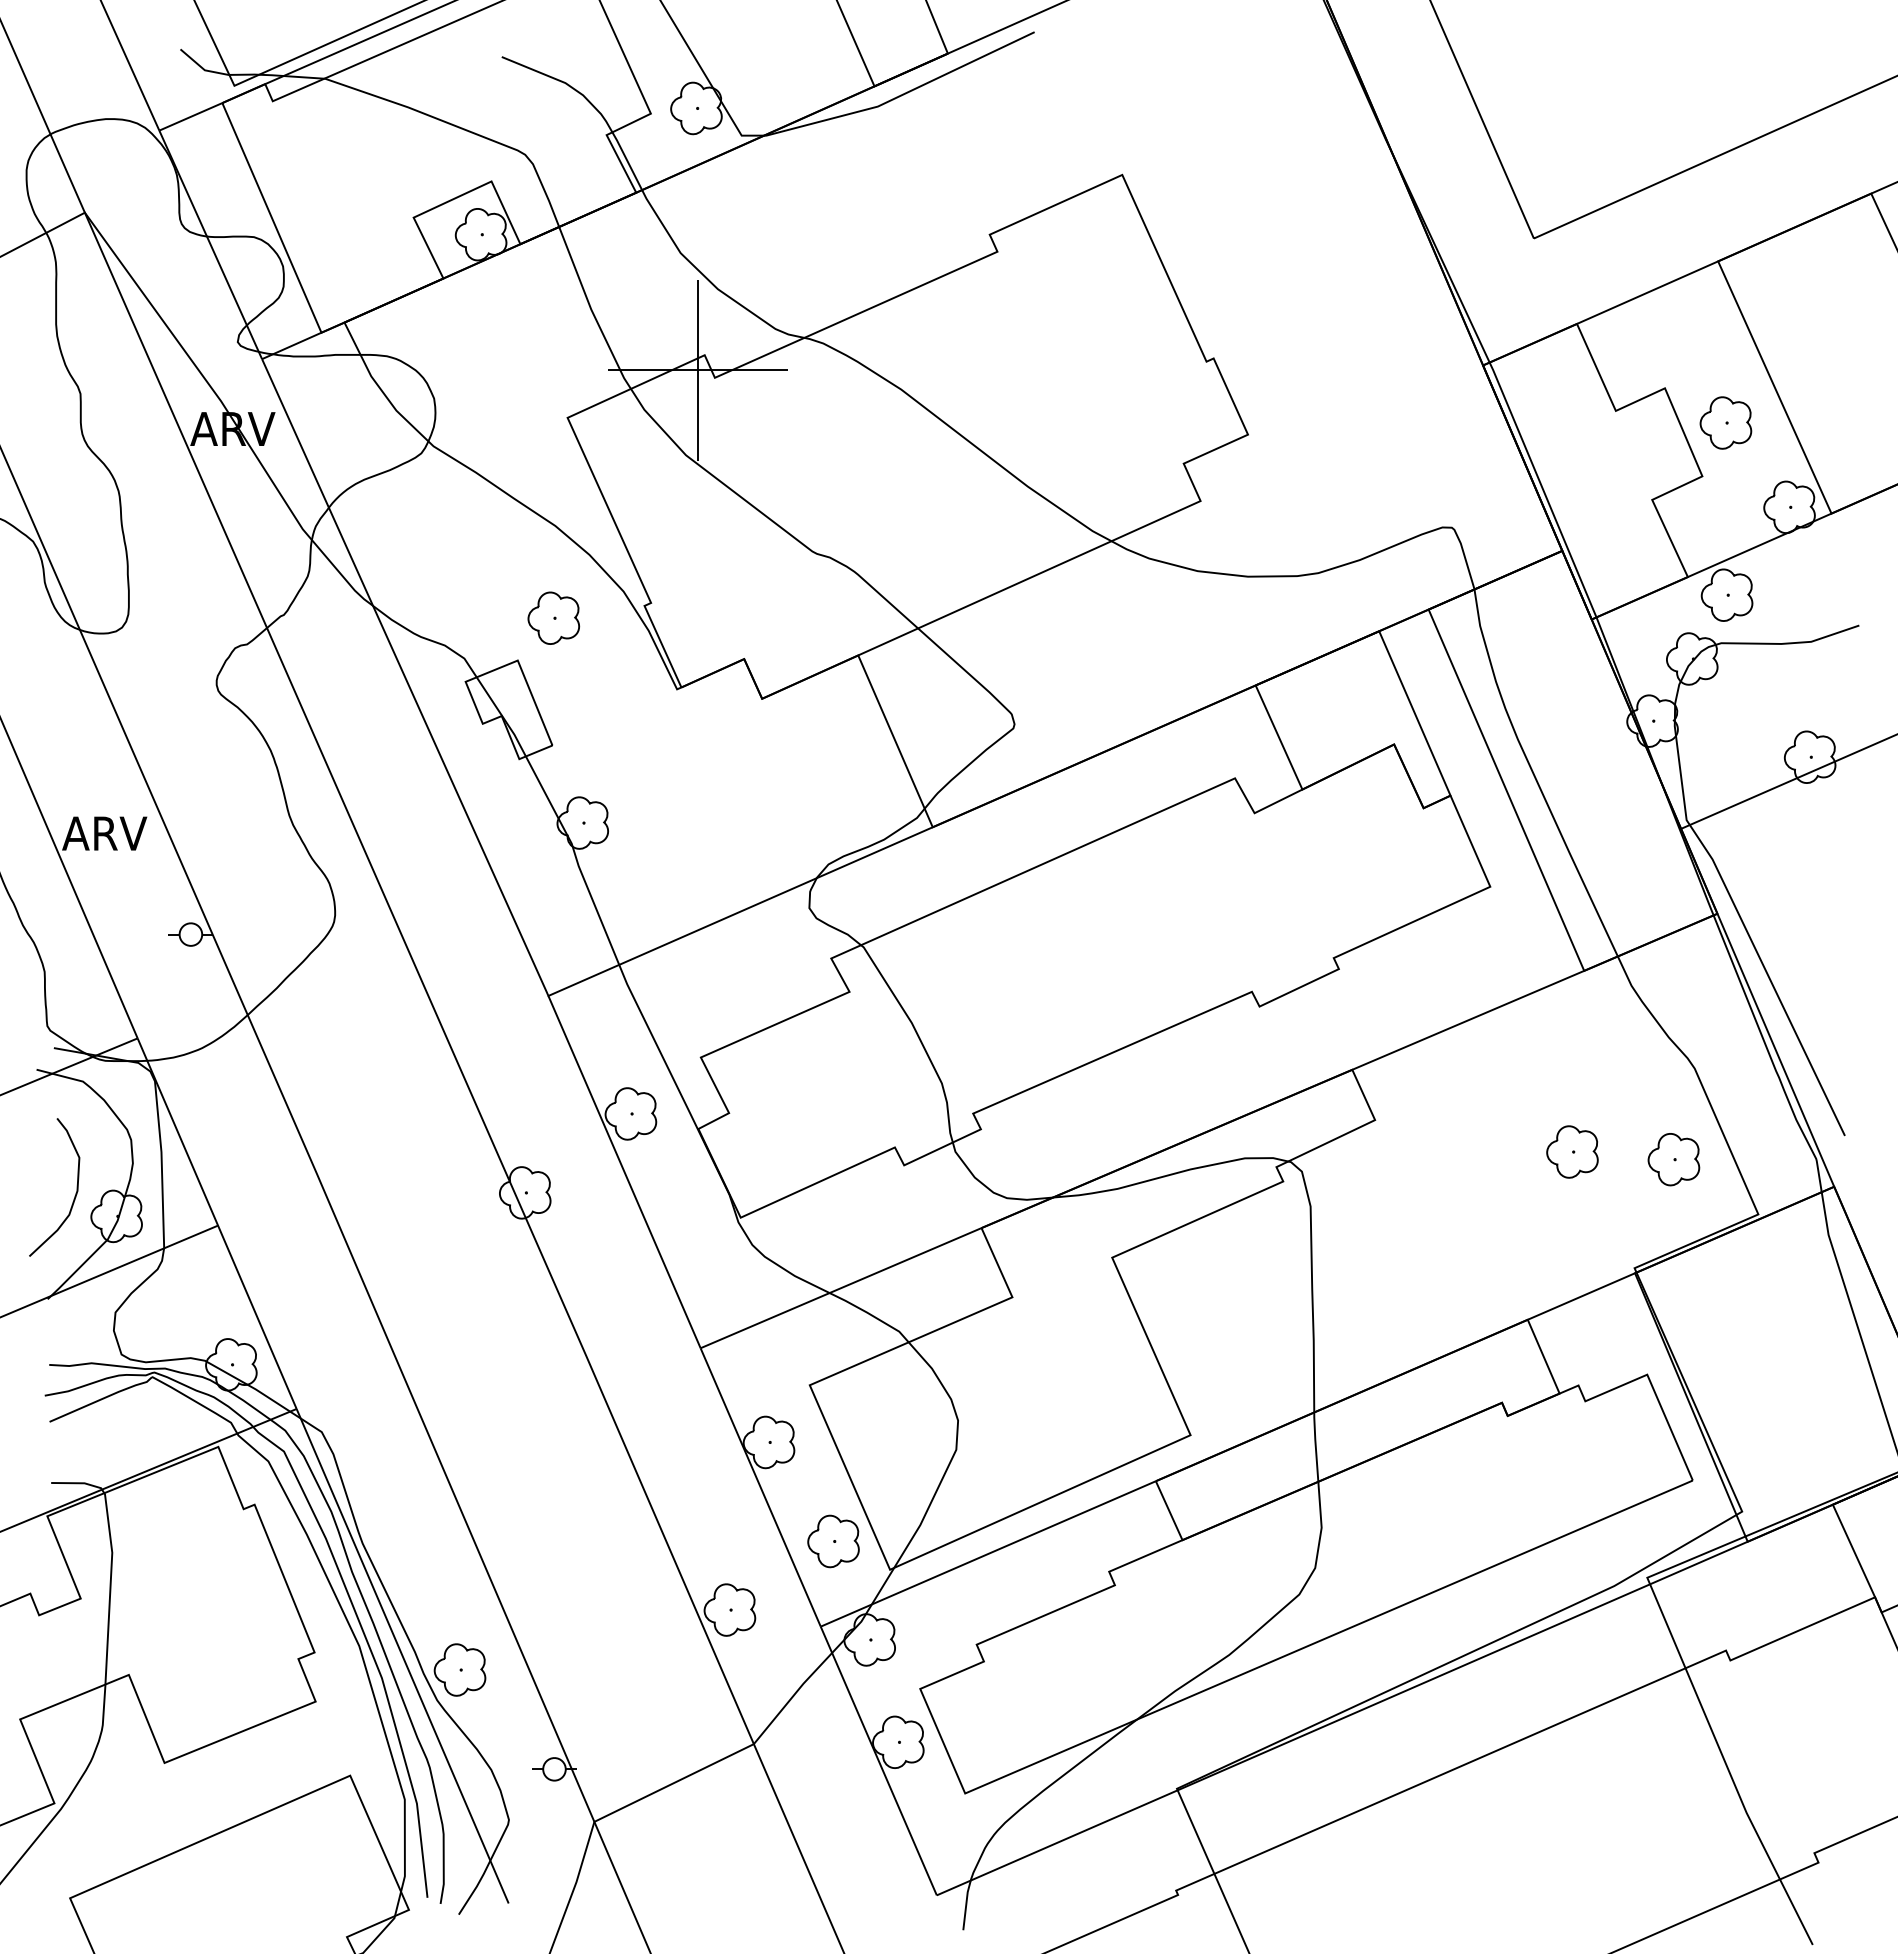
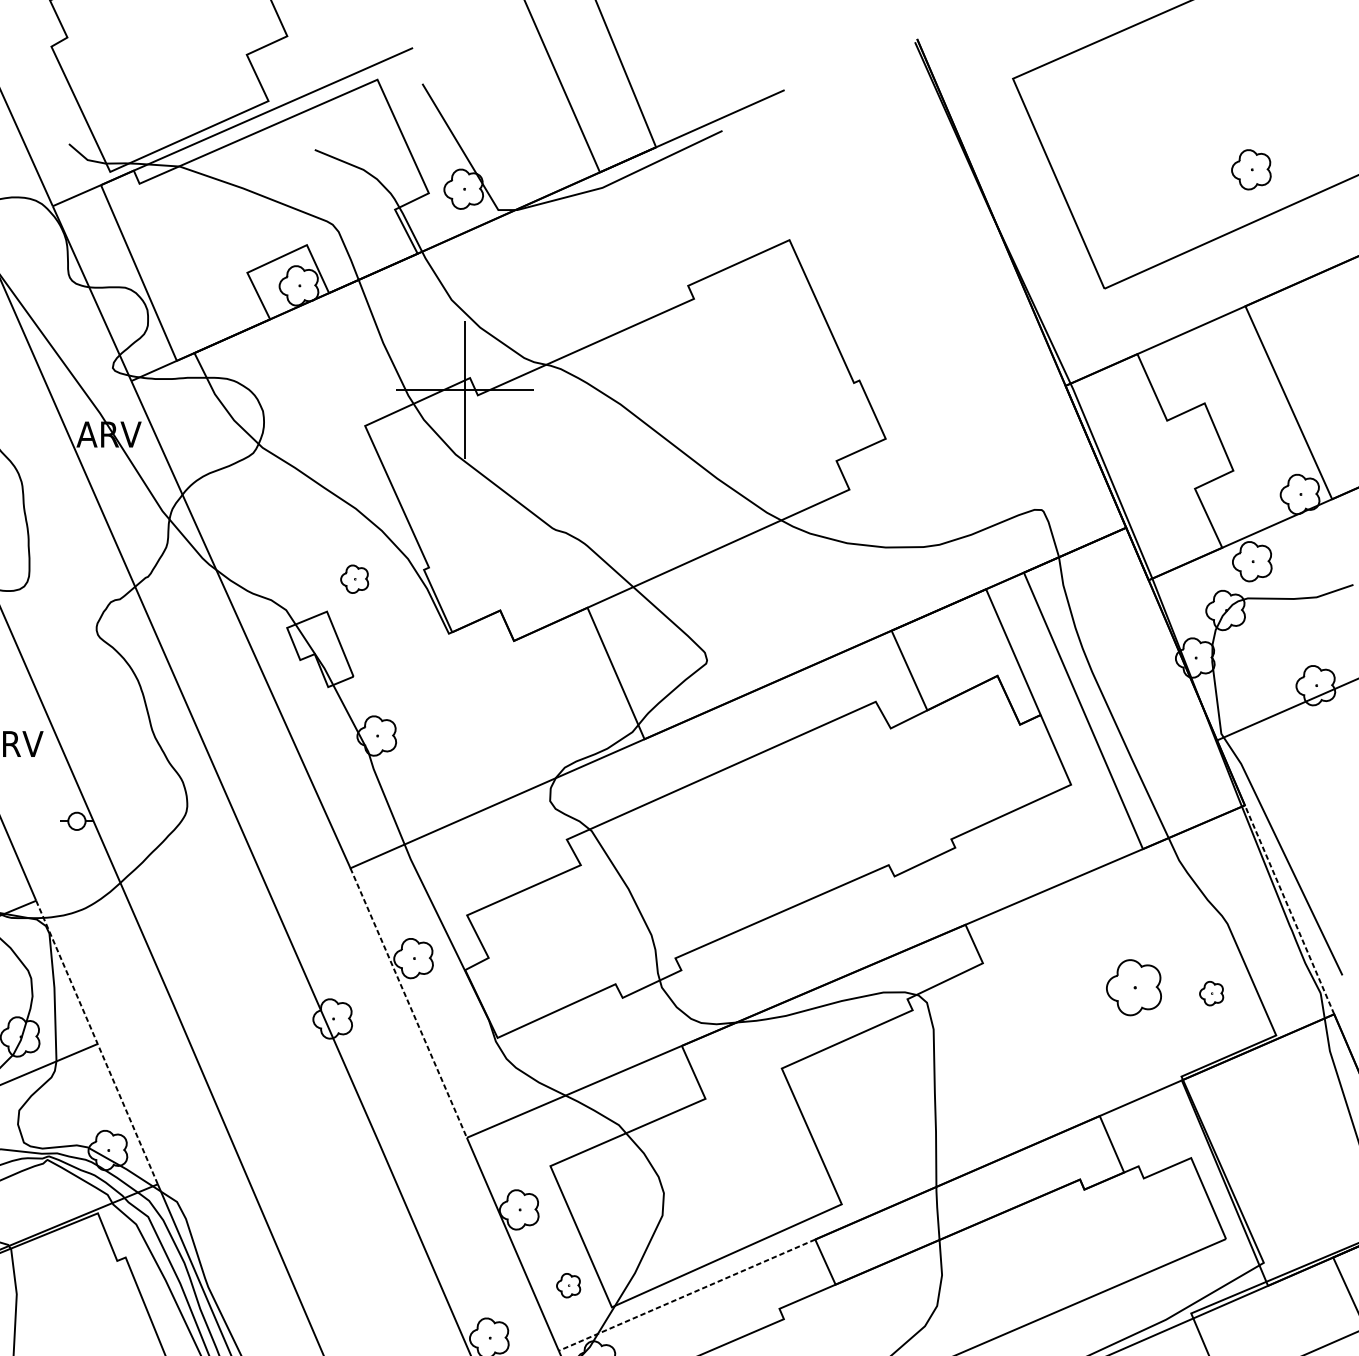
part: (1725, 422) -> (1251, 169), moved
part: (553, 617) -> (354, 578), size x0.7
line: (1775, 1049) -> (1289, 909), solid -> dashed
part: (1572, 1151) -> (1134, 987), size x1.4
part: (1673, 1159) -> (1211, 993), size x0.6
line: (624, 1172) -> (408, 1003), solid -> dashed
line: (217, 1224) -> (97, 1043), solid -> dashed
part: (833, 1541) -> (568, 1285), size x0.6
line: (988, 1553) -> (687, 1294), solid -> dashed

